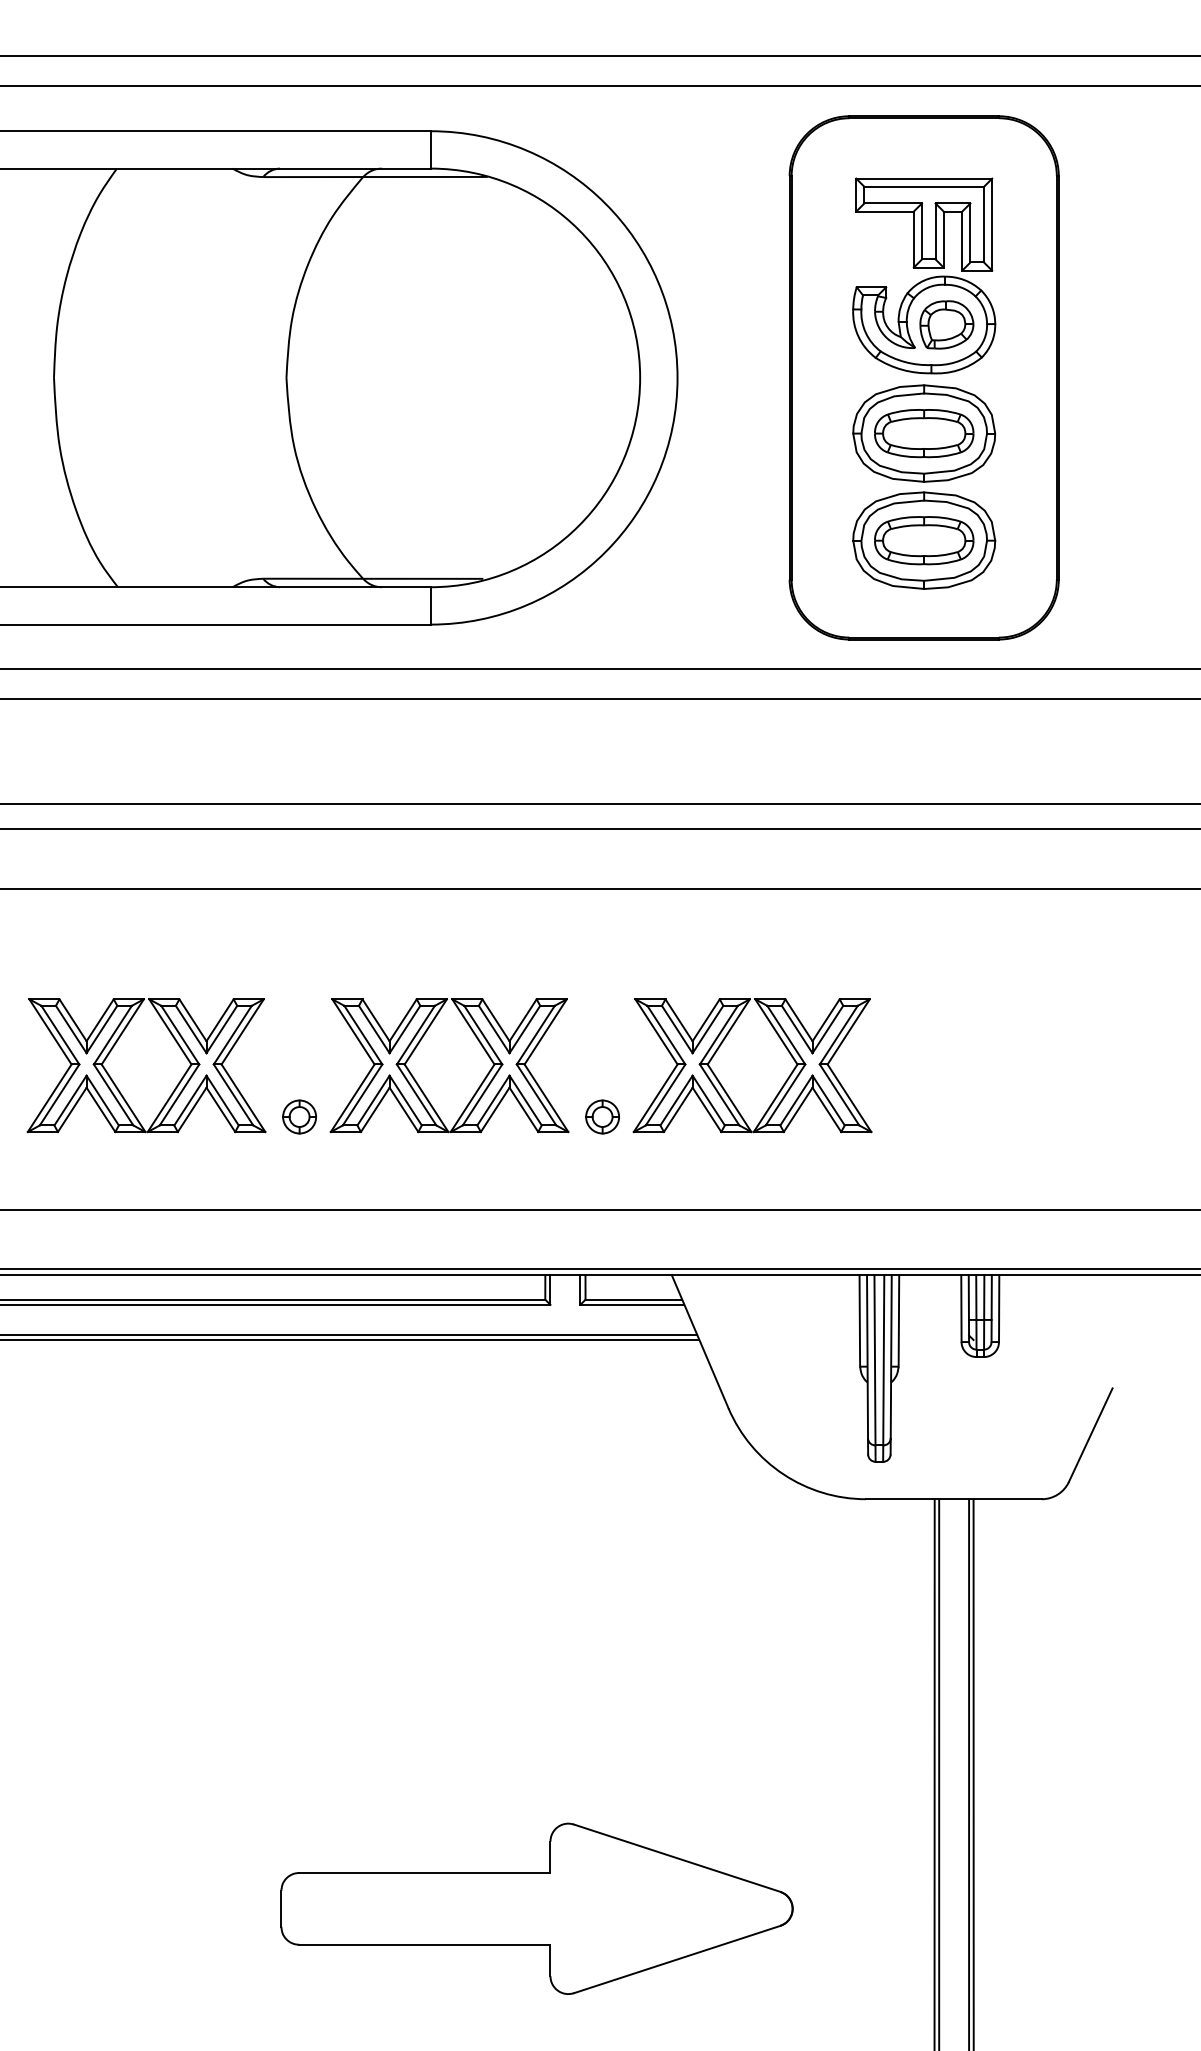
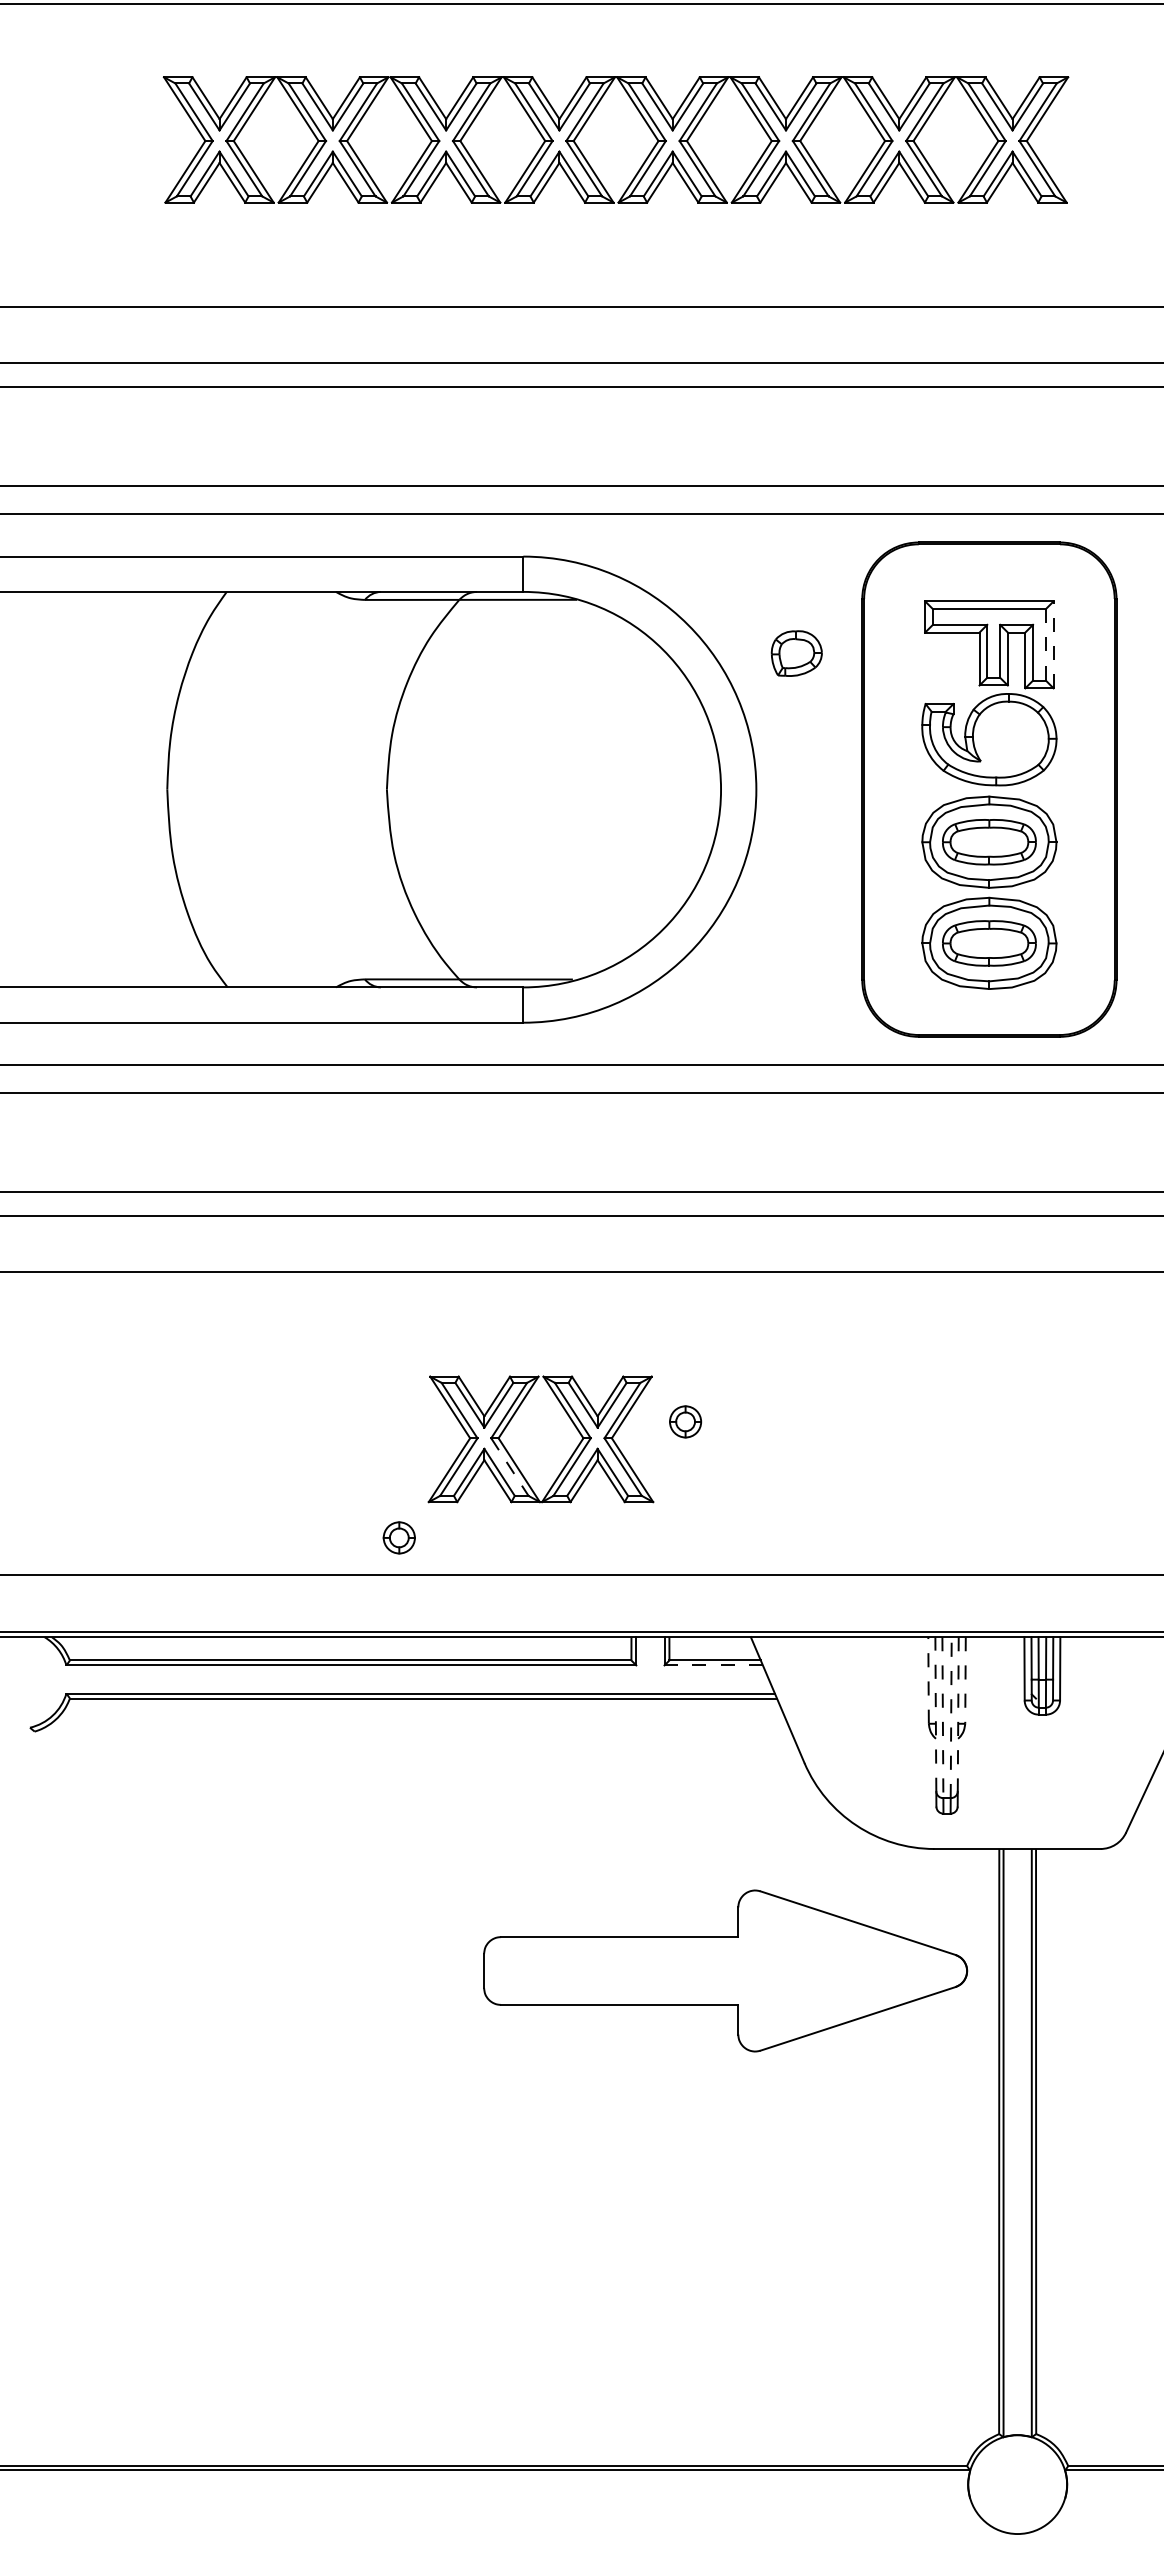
line: (983, 224) -> (1045, 644), solid -> dashed
line: (992, 224) -> (1053, 644), solid -> dashed
part: (946, 324) -> (796, 653), moved
part: (117, 1086) -> (227, 1459), removed
part: (781, 1086) -> (854, 1459), removed
line: (417, 1095) -> (510, 1467), solid -> dashed
part: (298, 1116) -> (398, 1537), moved
part: (602, 1116) -> (685, 1421), moved
line: (632, 1304) -> (713, 1665), solid -> dashed
line: (859, 1319) -> (928, 1679), solid -> dashed
line: (898, 1320) -> (965, 1680), solid -> dashed
line: (867, 1356) -> (935, 1714), solid -> dashed
line: (891, 1356) -> (958, 1714), solid -> dashed
line: (884, 1360) -> (951, 1717), solid -> dashed
line: (874, 1361) -> (942, 1718), solid -> dashed
part: (536, 1908) -> (725, 1970), moved

